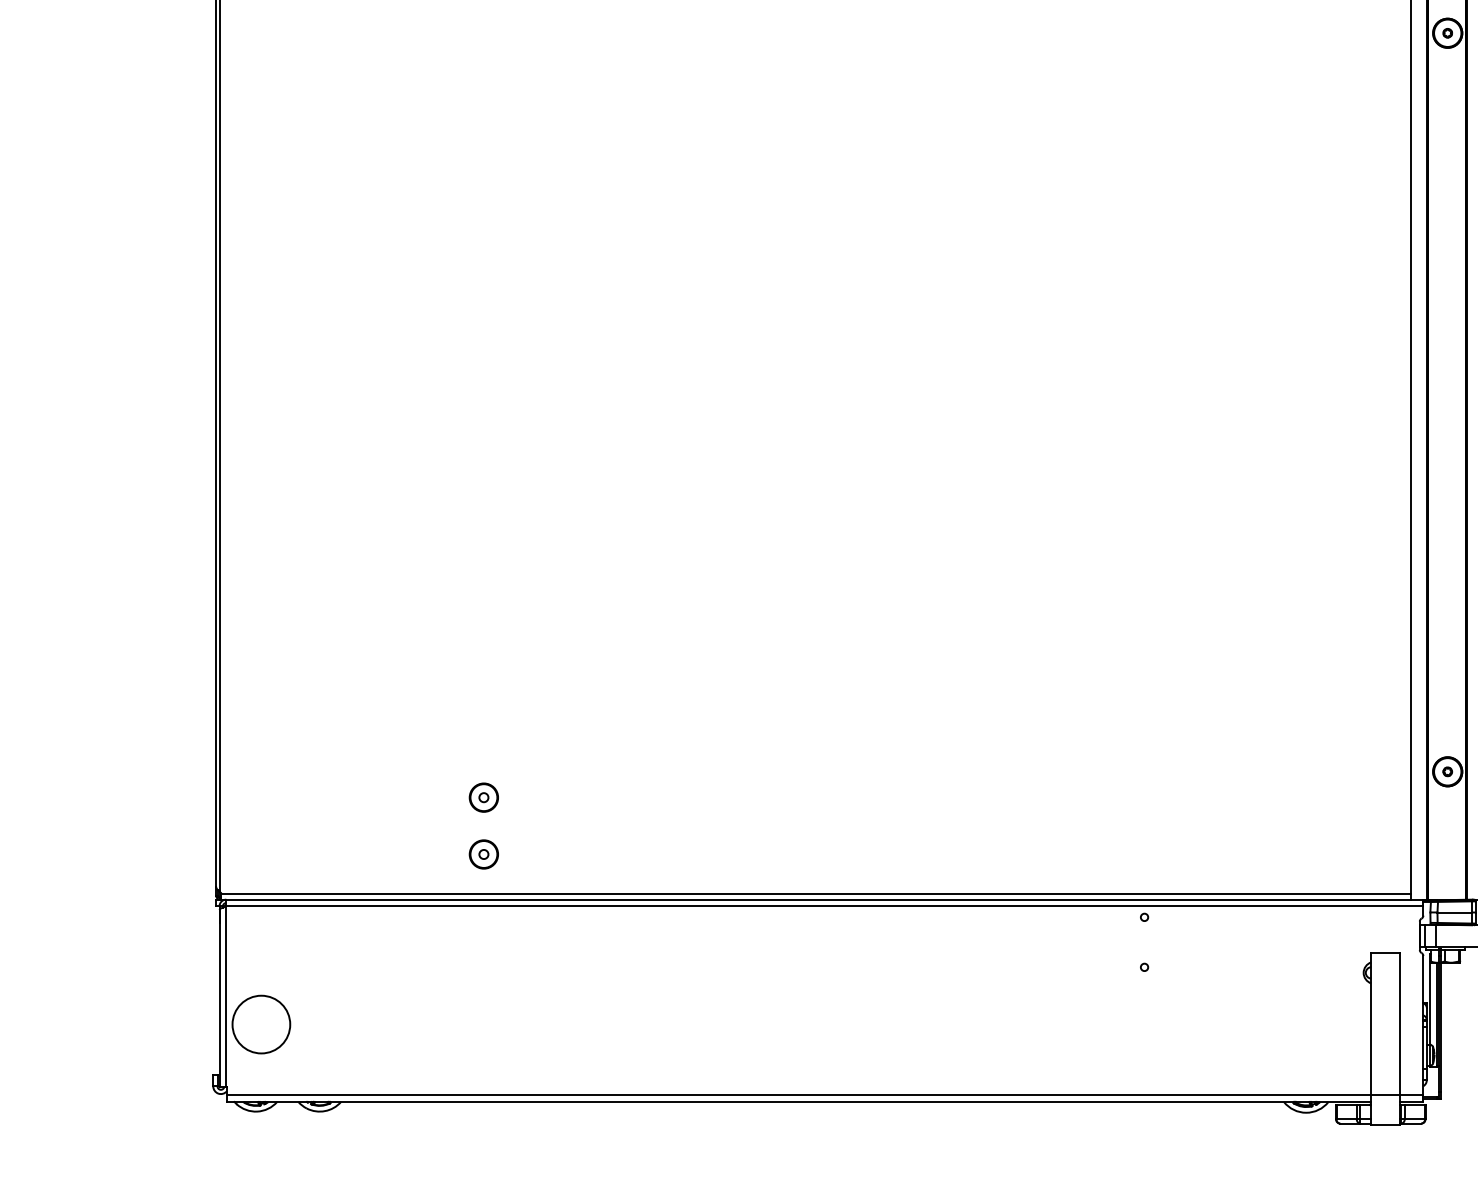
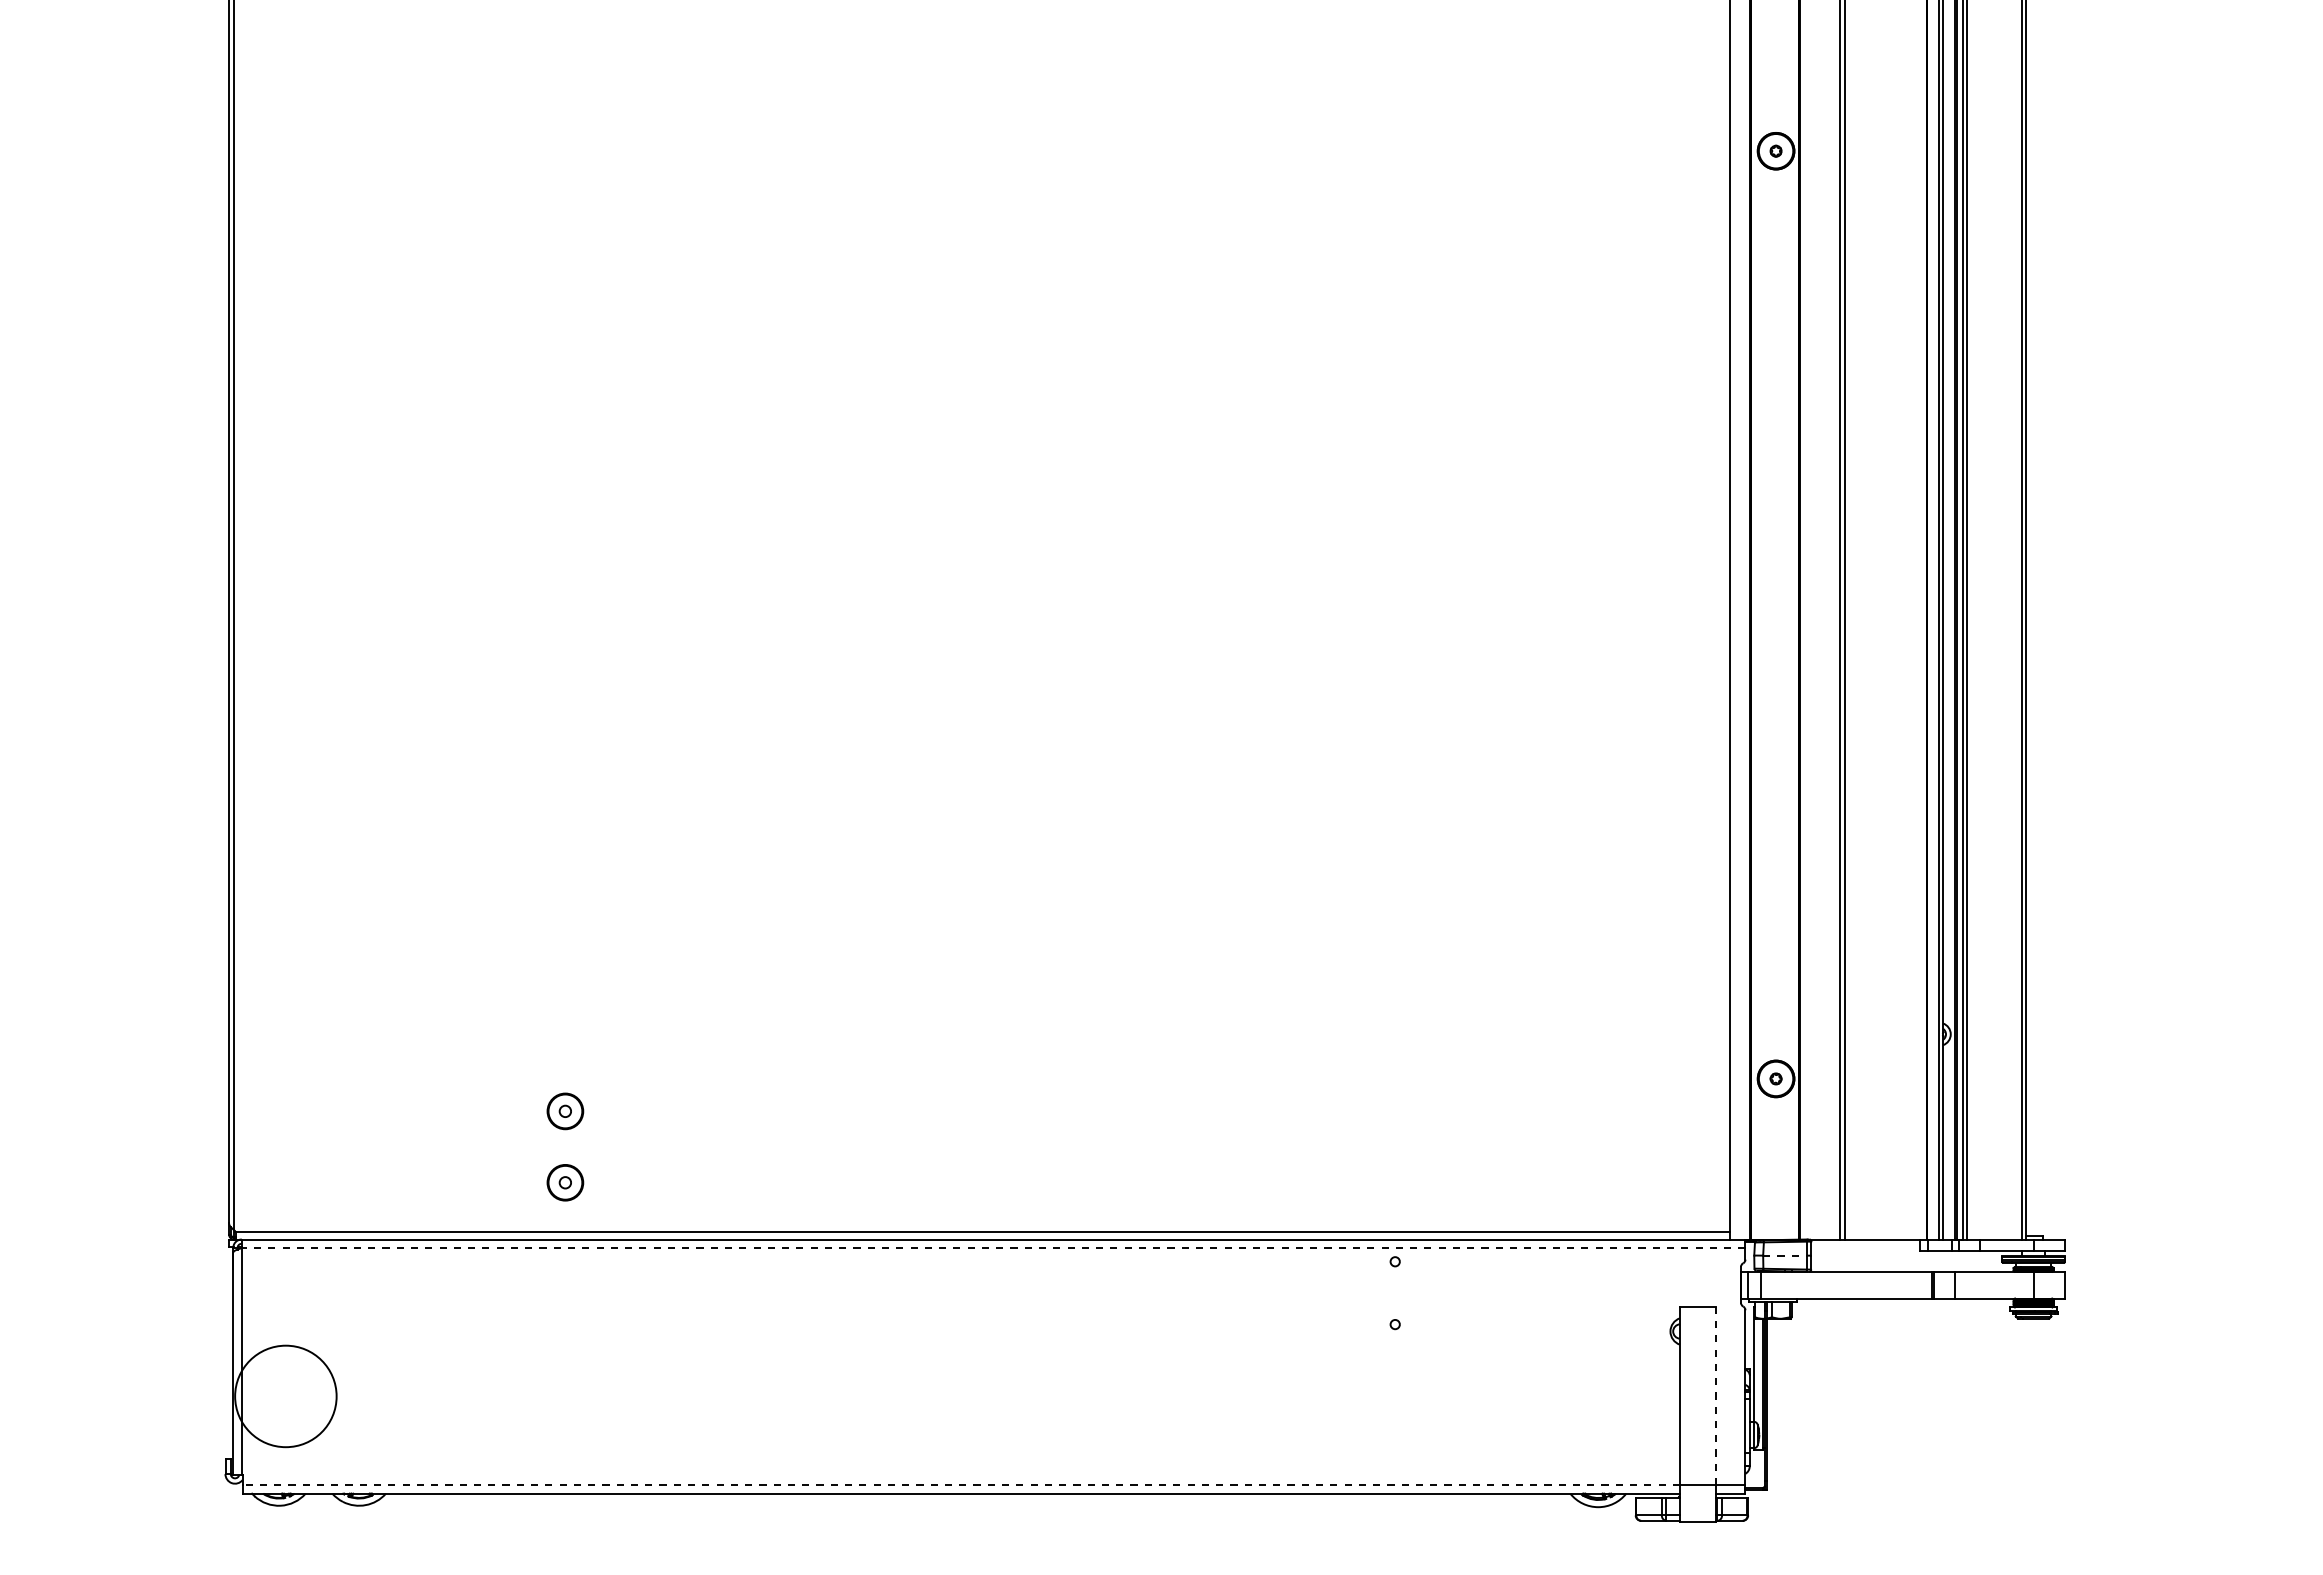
line: (824, 906) -> (993, 1248), solid -> dashed
line: (1455, 912) -> (1785, 1255), solid -> dashed
line: (1399, 1023) -> (1715, 1395), solid -> dashed
circle: (261, 1024) -> (285, 1396), size x1.4
line: (799, 1095) -> (961, 1485), solid -> dashed

